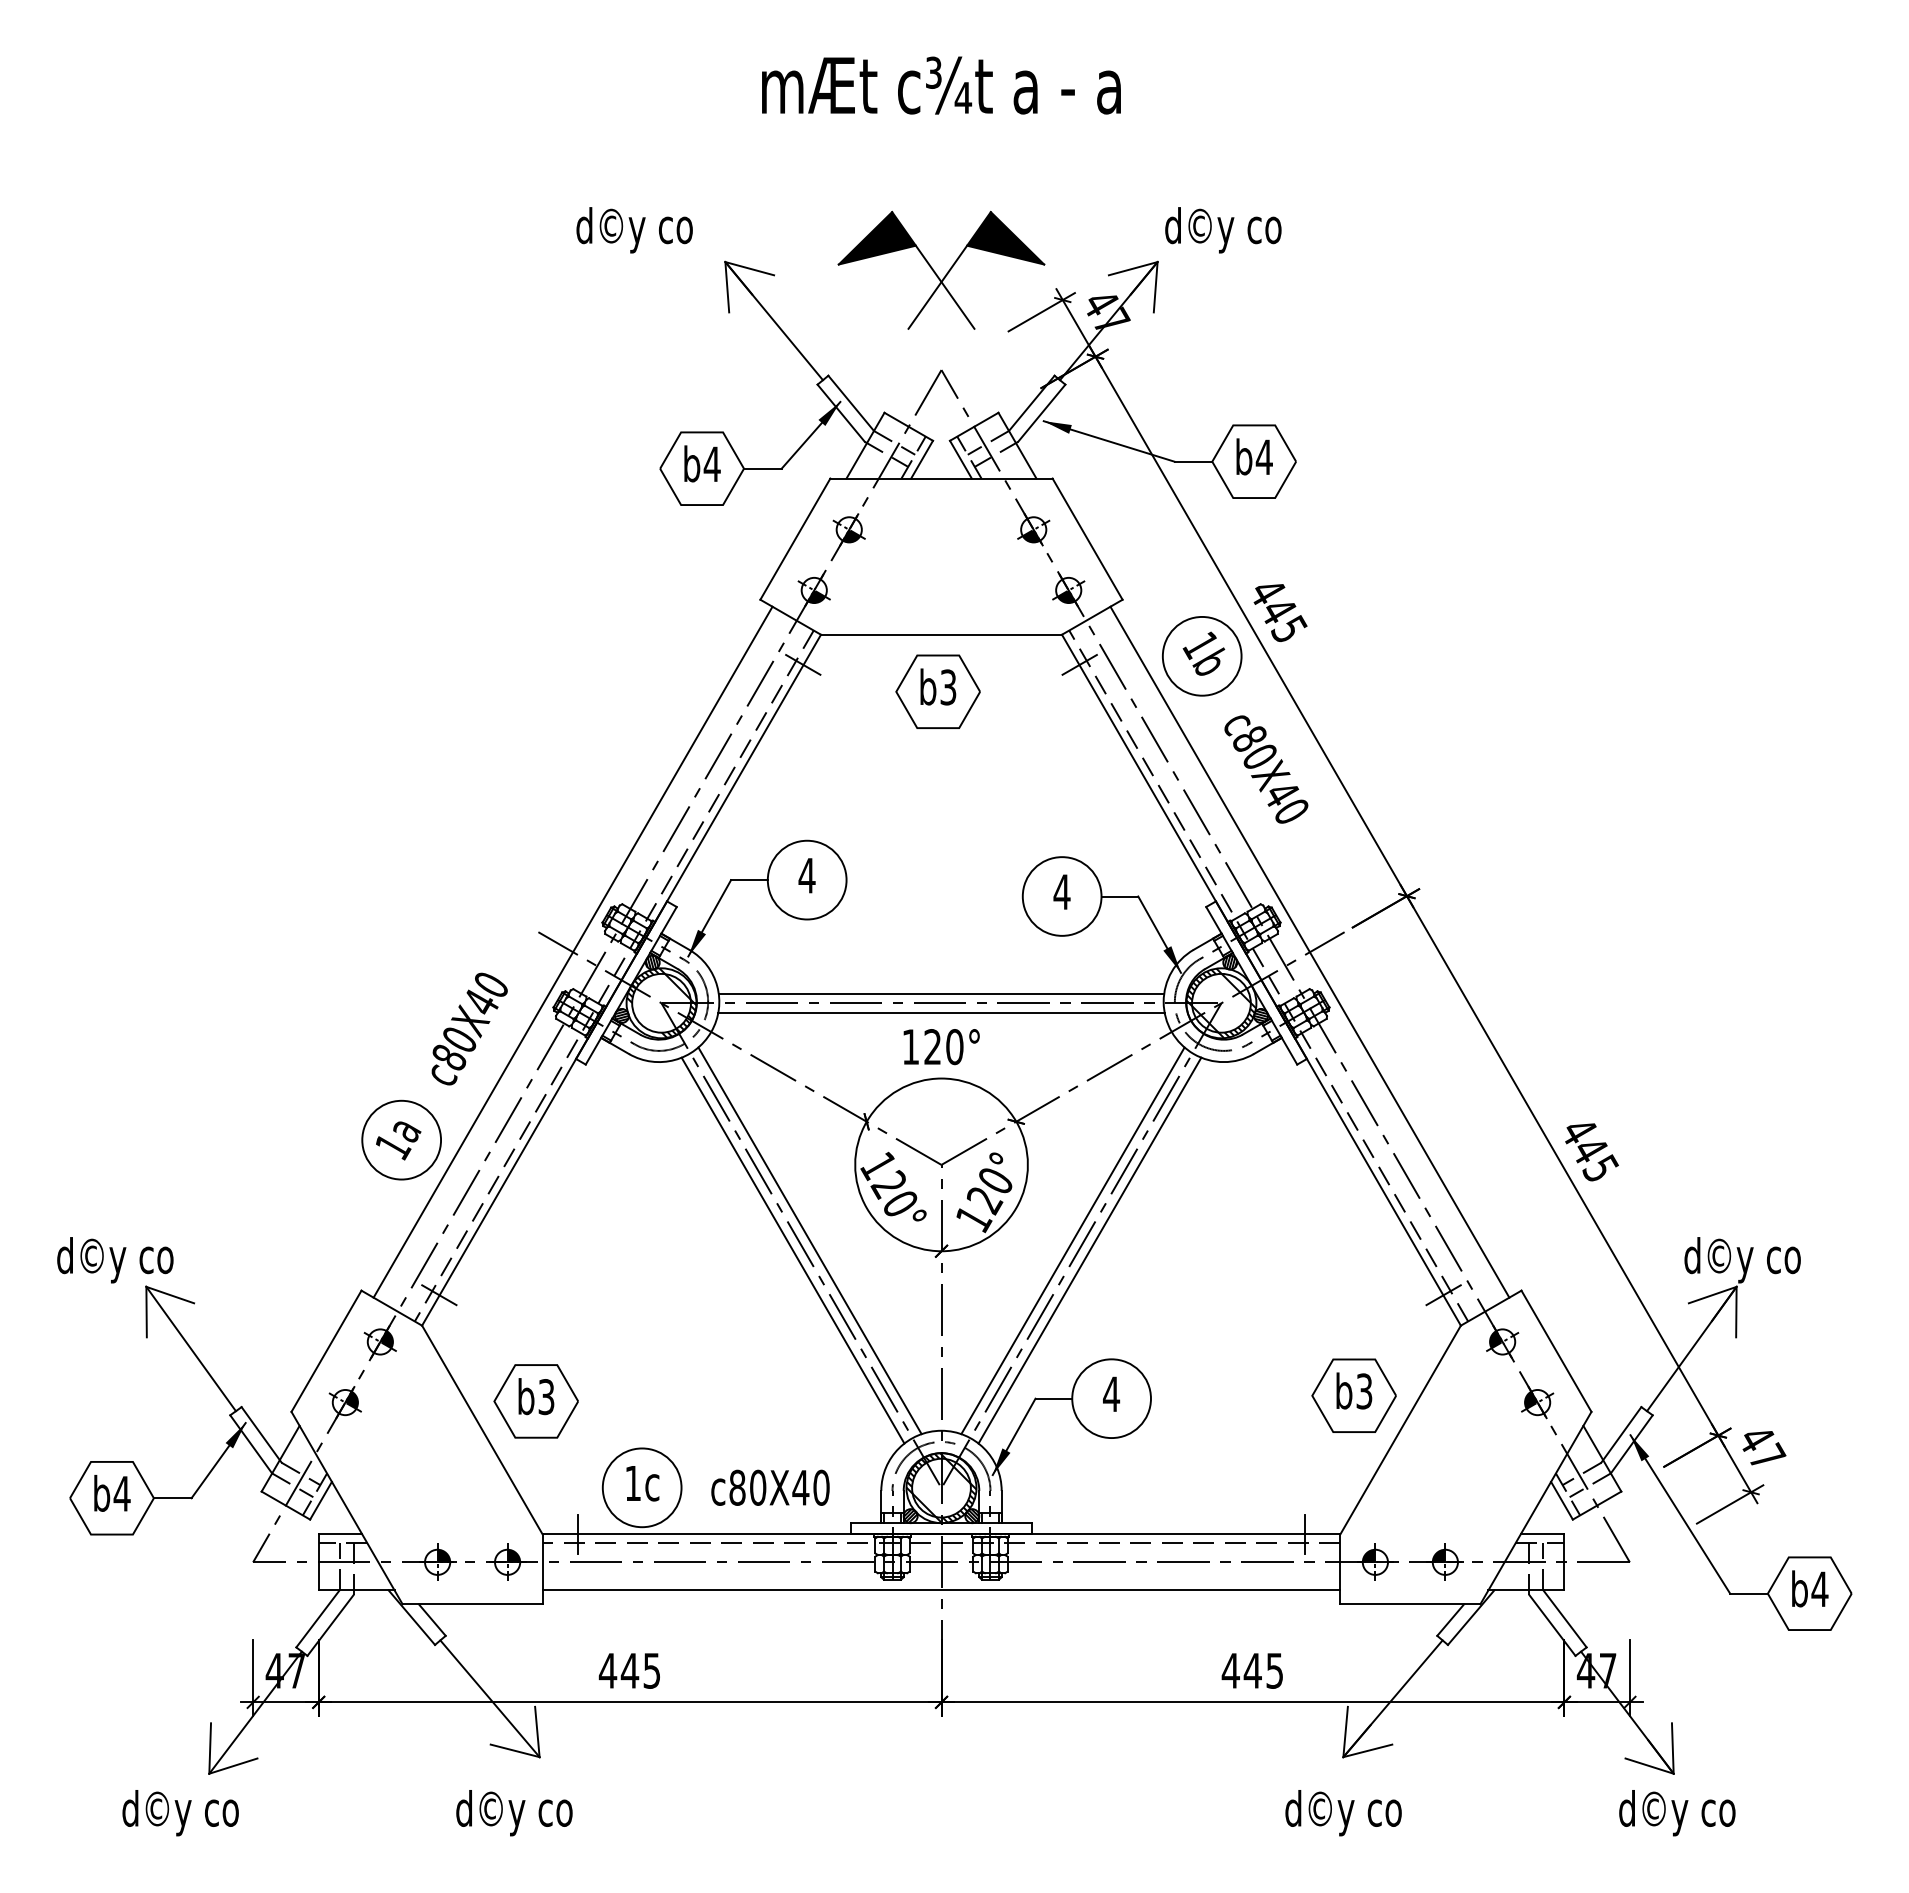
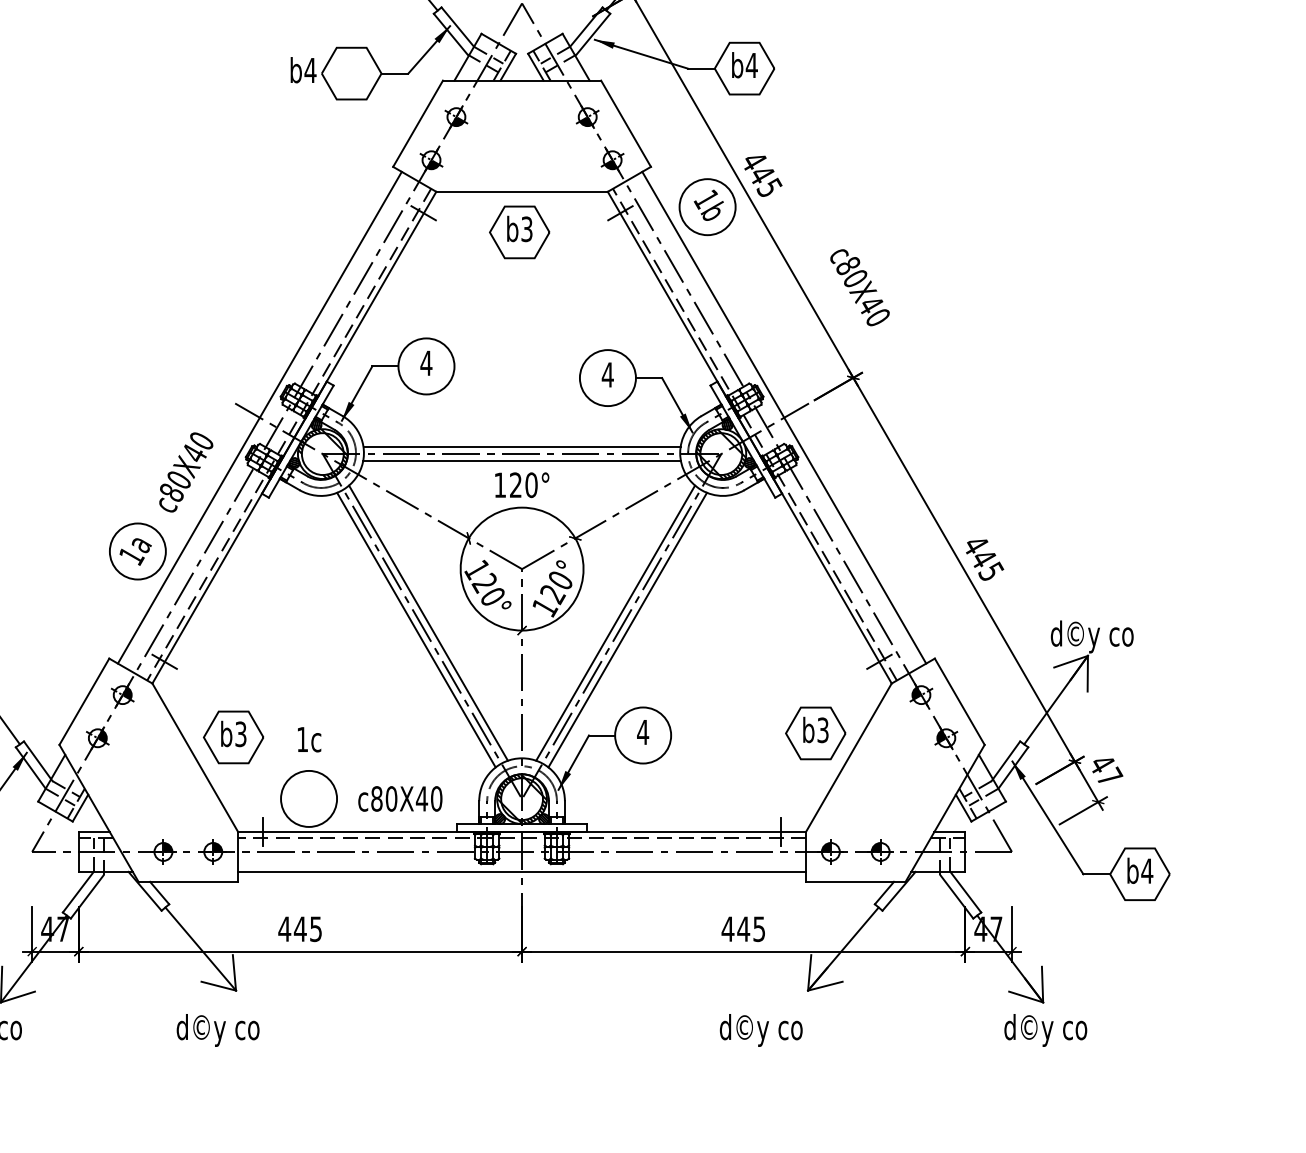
text: (702, 463) -> (303, 69), moved
text: (1266, 769) -> (860, 287), moved
text: (642, 1483) -> (309, 739), moved
text: (1343, 1813) -> (761, 1030), moved

